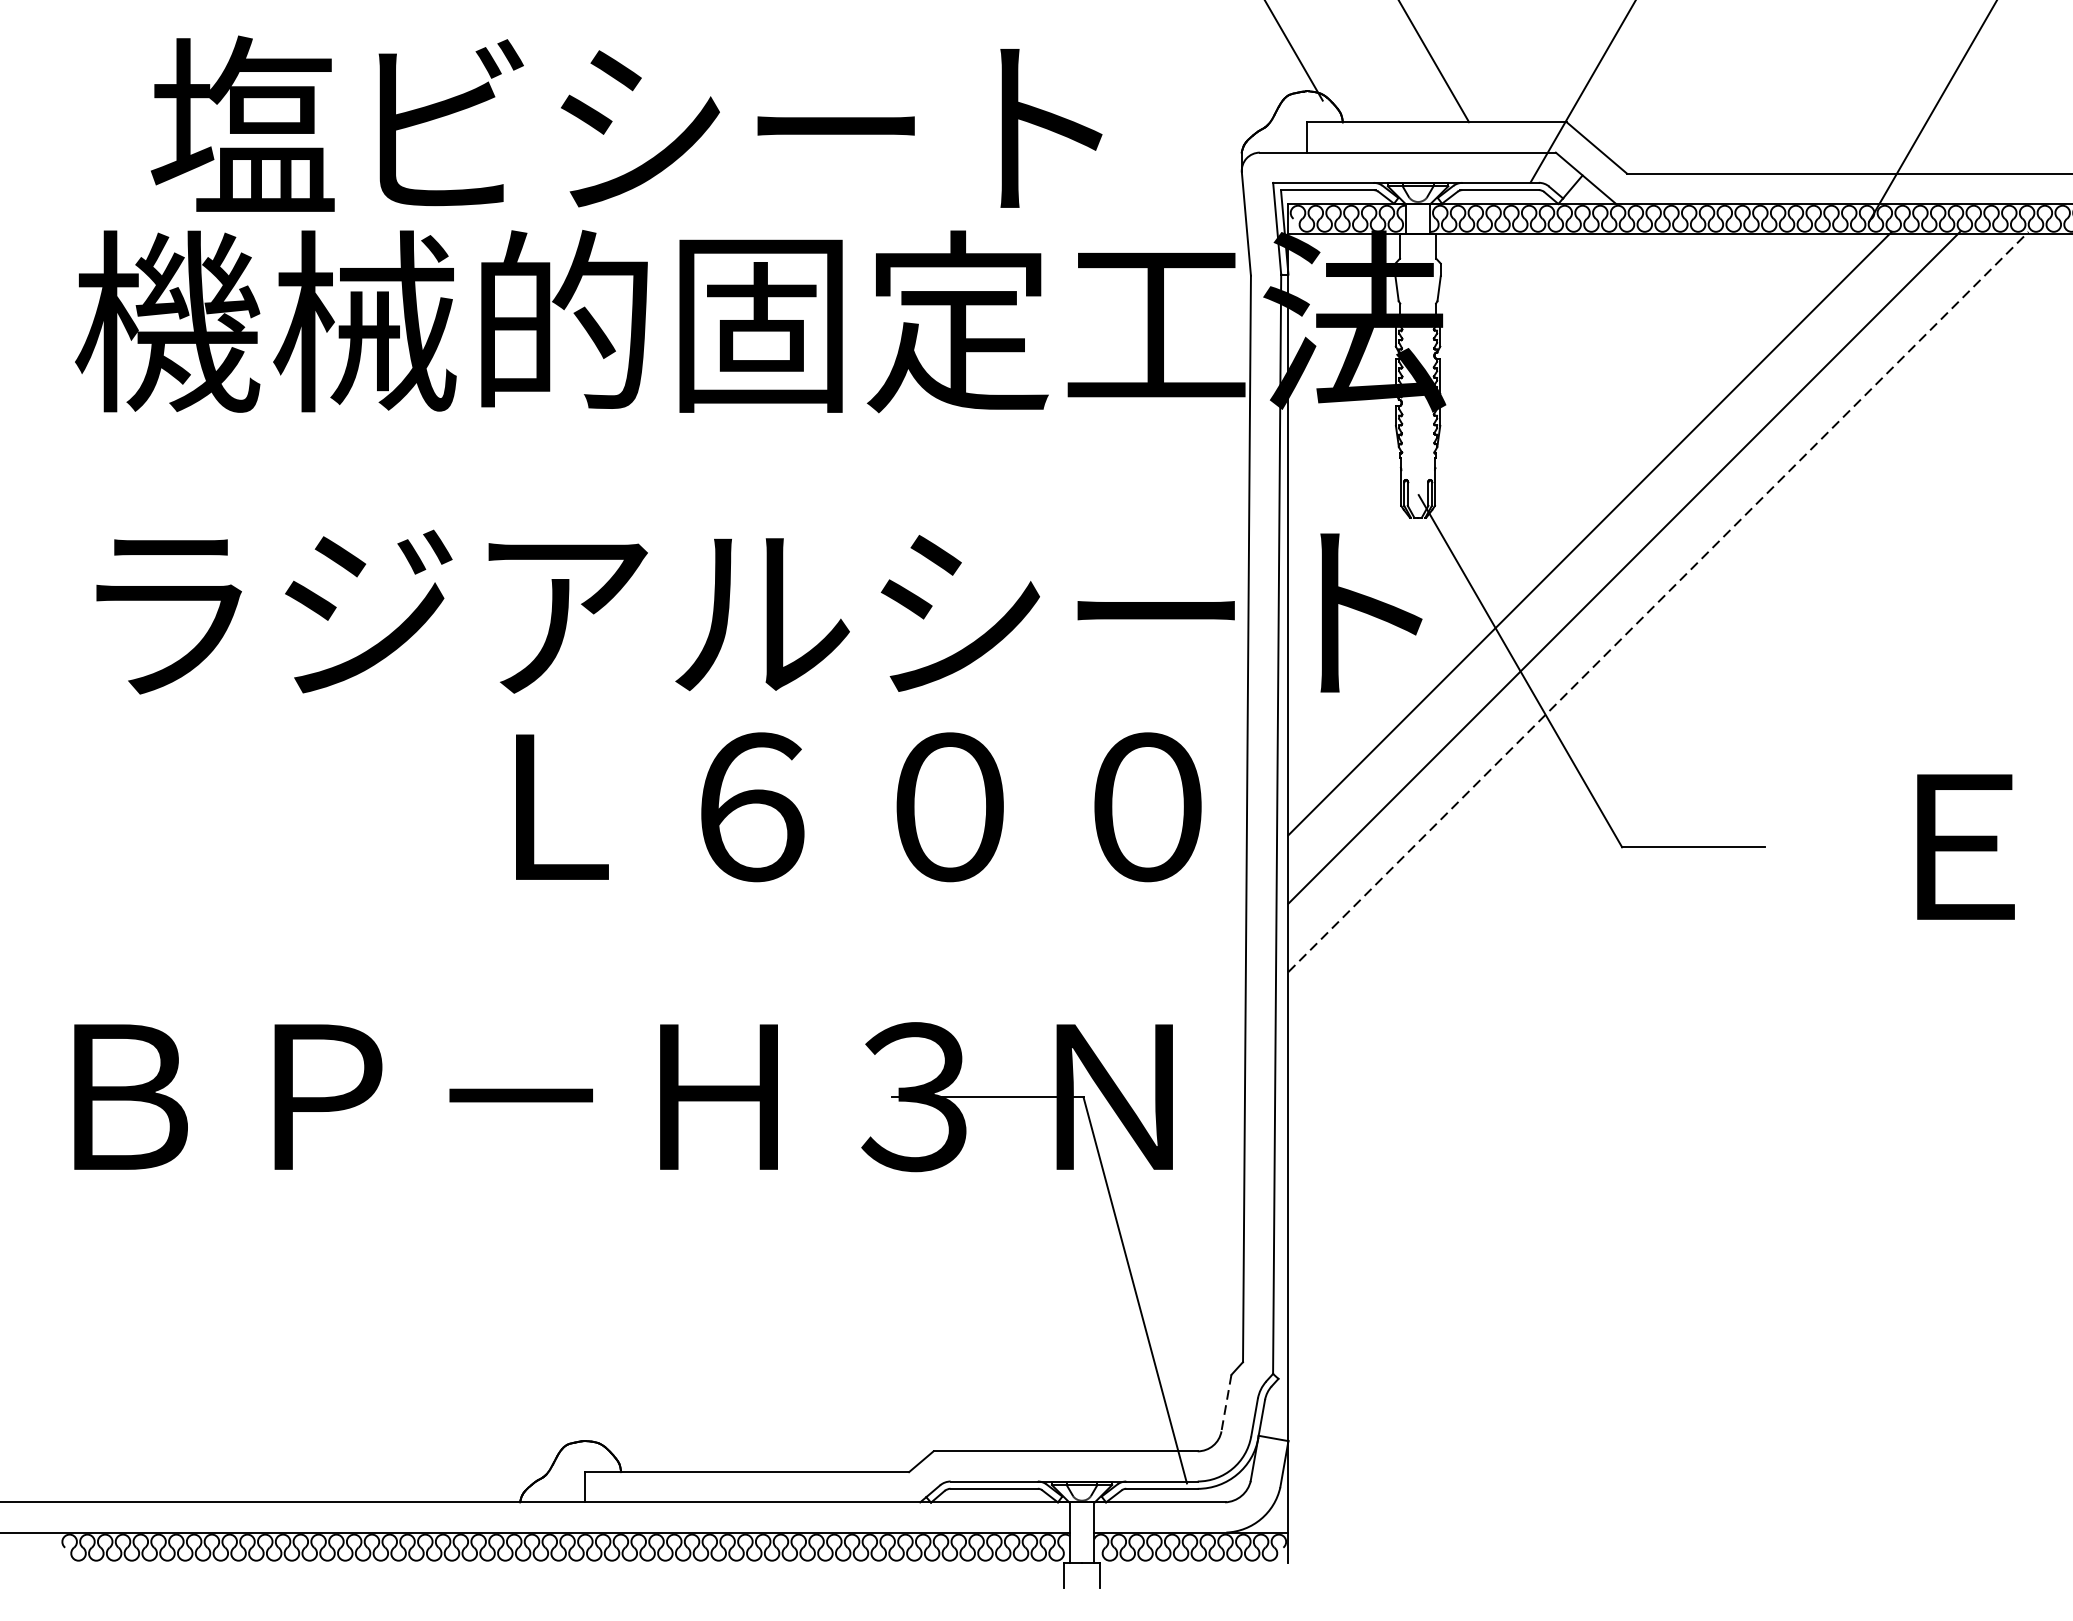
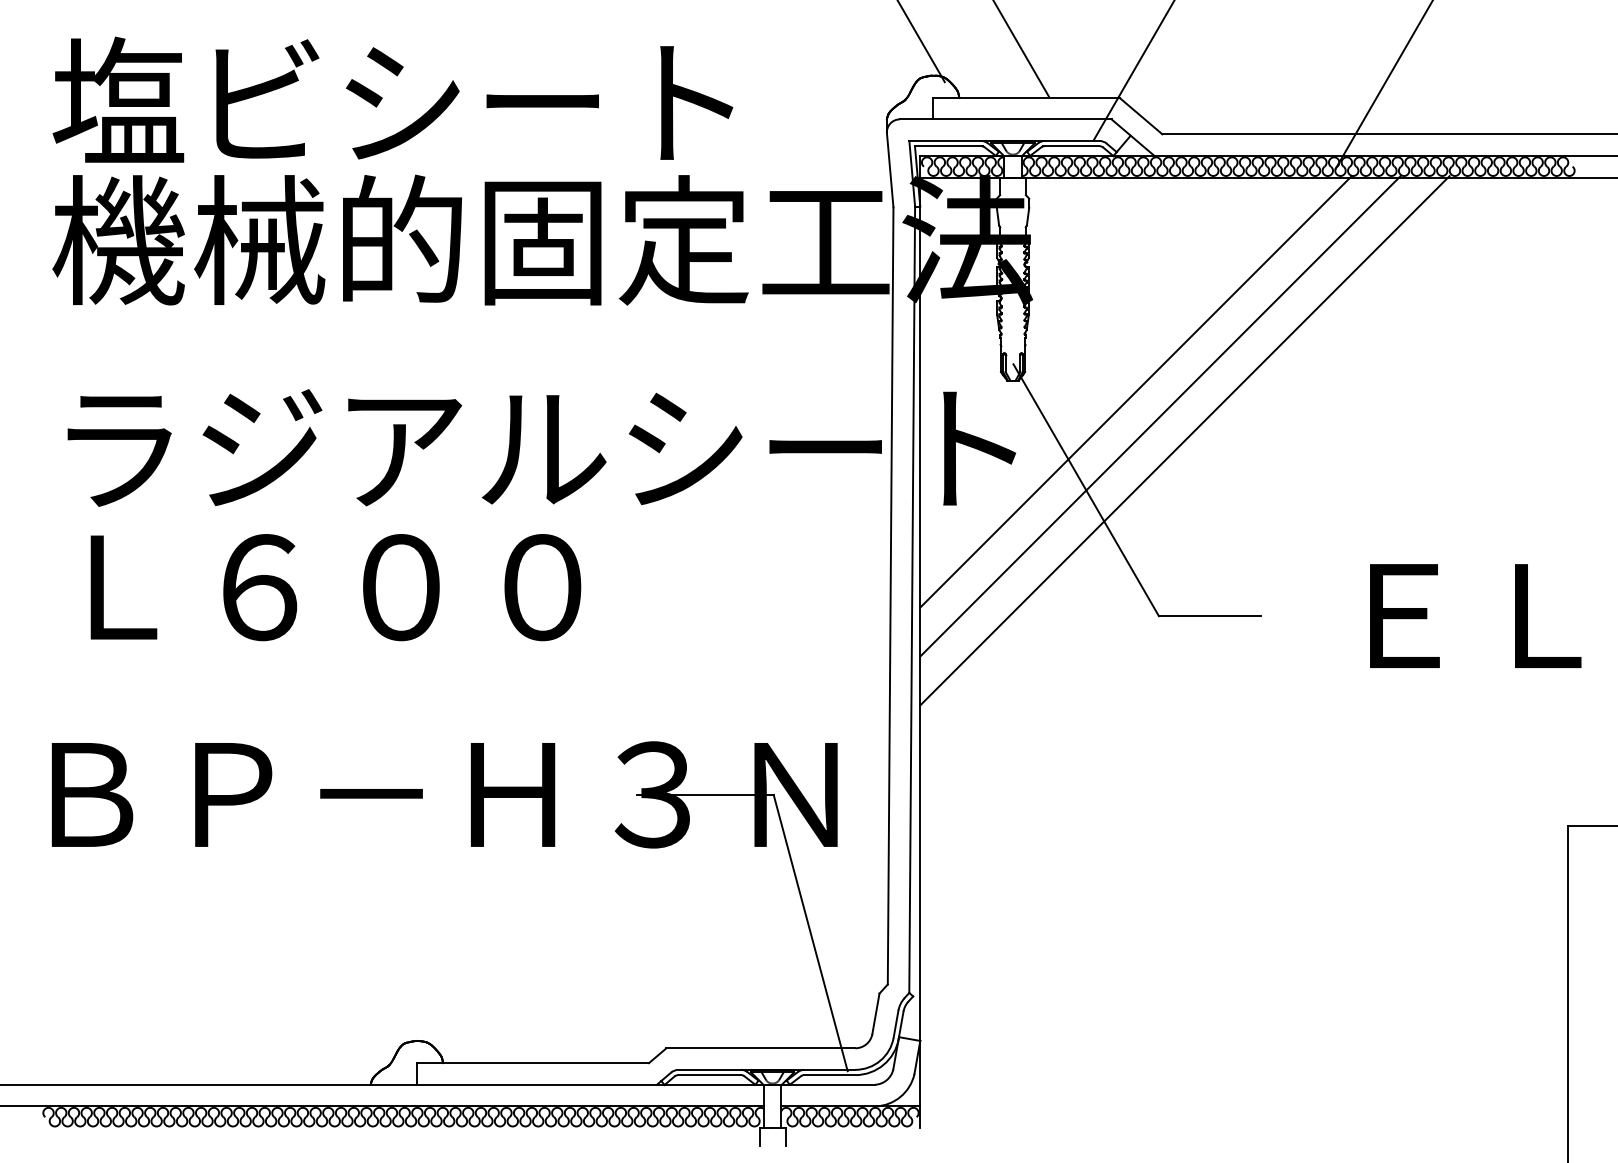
text: (626, 123) -> (392, 99), moved
line: (1659, 601) -> (1185, 440), dashed -> solid
text: (858, 807) -> (335, 587), moved
line: (1225, 1404) -> (875, 1014), dashed -> solid

